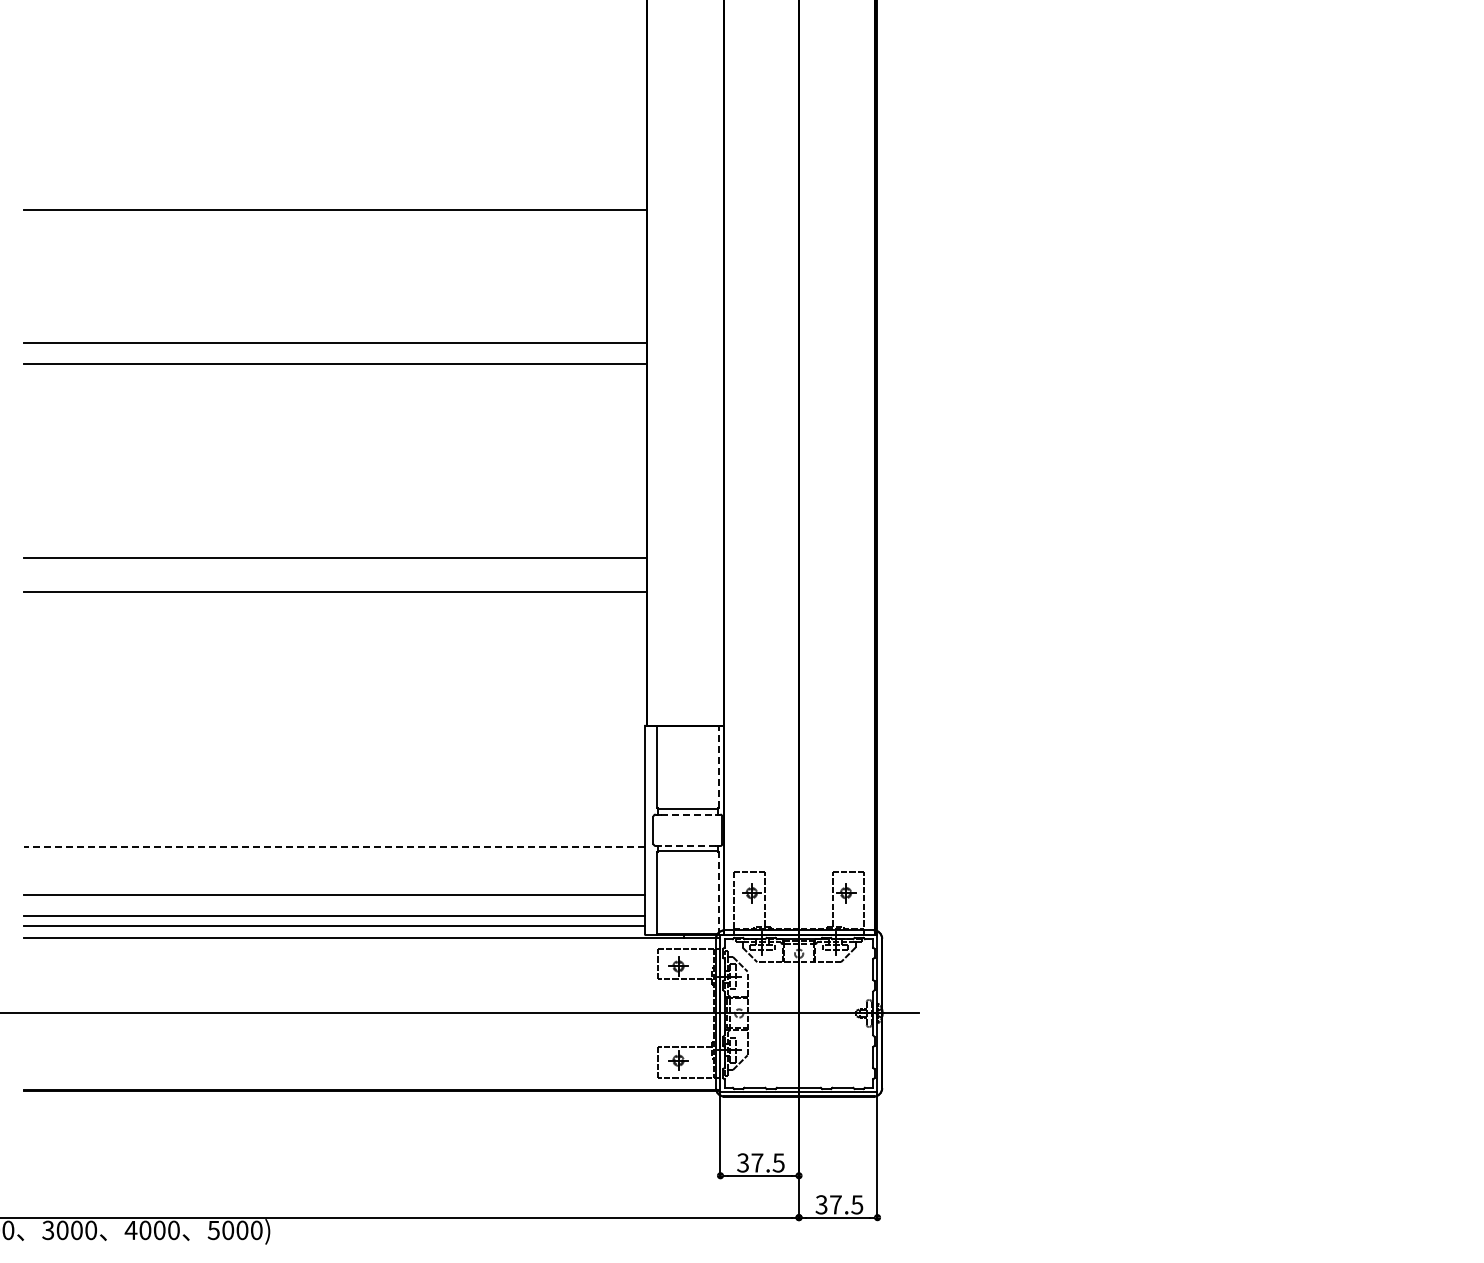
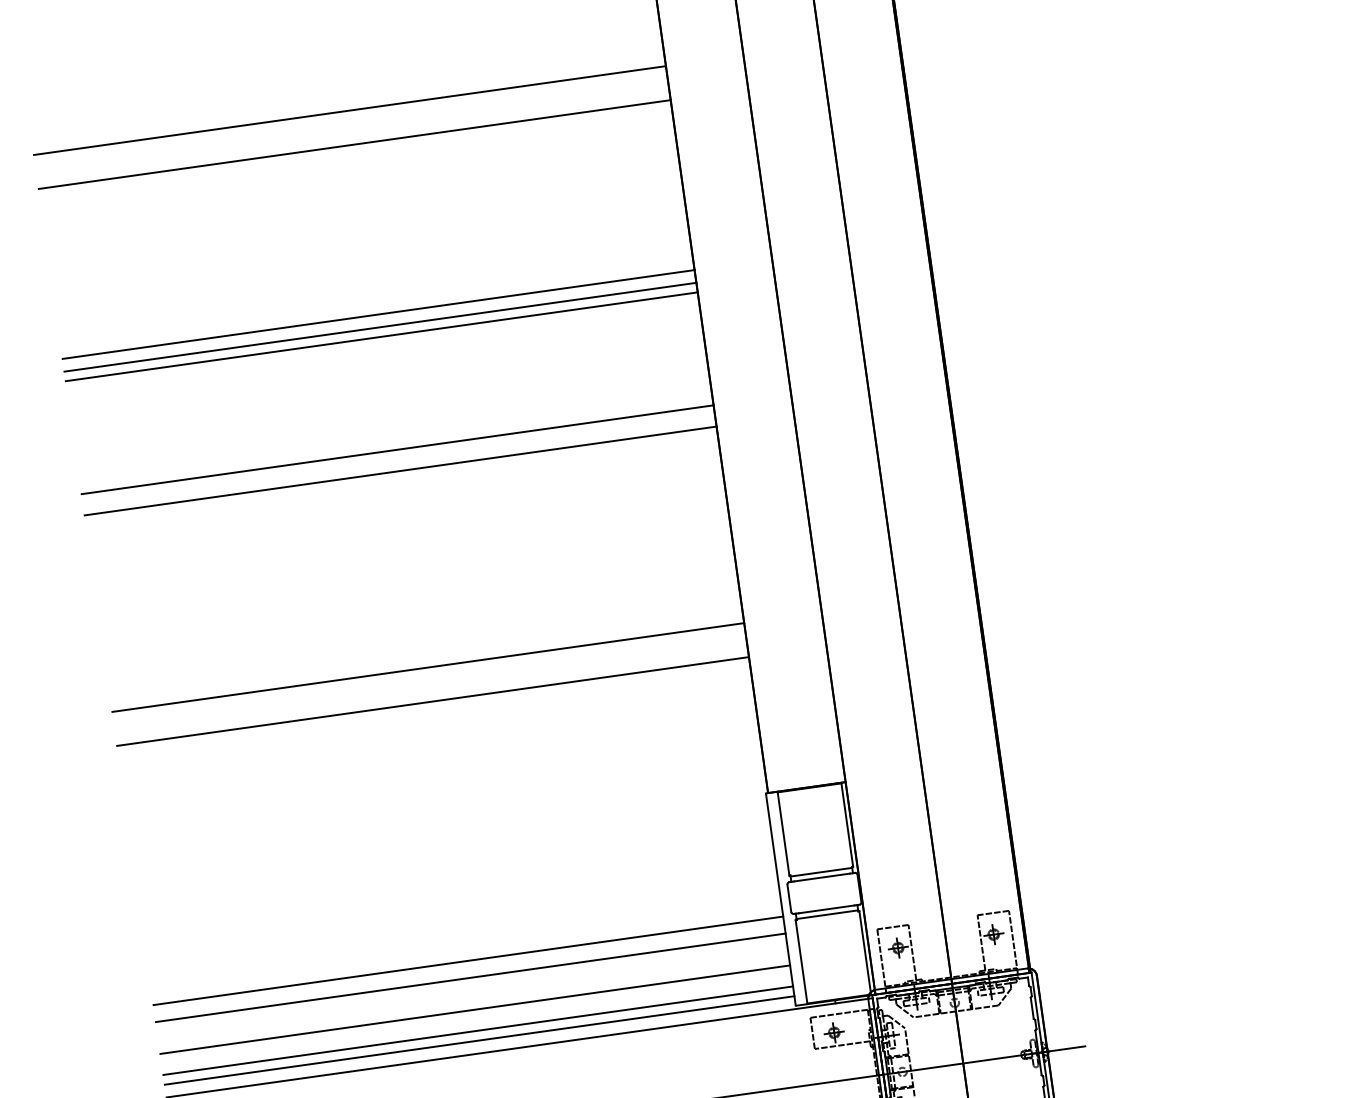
line: (335, 9) -> (349, 110), added
line: (335, 42) -> (354, 144), added
line: (335, 222) -> (380, 327), added
line: (335, 232) -> (381, 337), added
line: (719, 766) -> (847, 824), dashed -> solid
line: (688, 814) -> (822, 877), dashed -> solid
line: (688, 845) -> (827, 908), dashed -> solid
line: (334, 847) -> (468, 961), dashed -> solid
line: (334, 863) -> (470, 977), added
line: (719, 893) -> (865, 953), dashed -> solid

